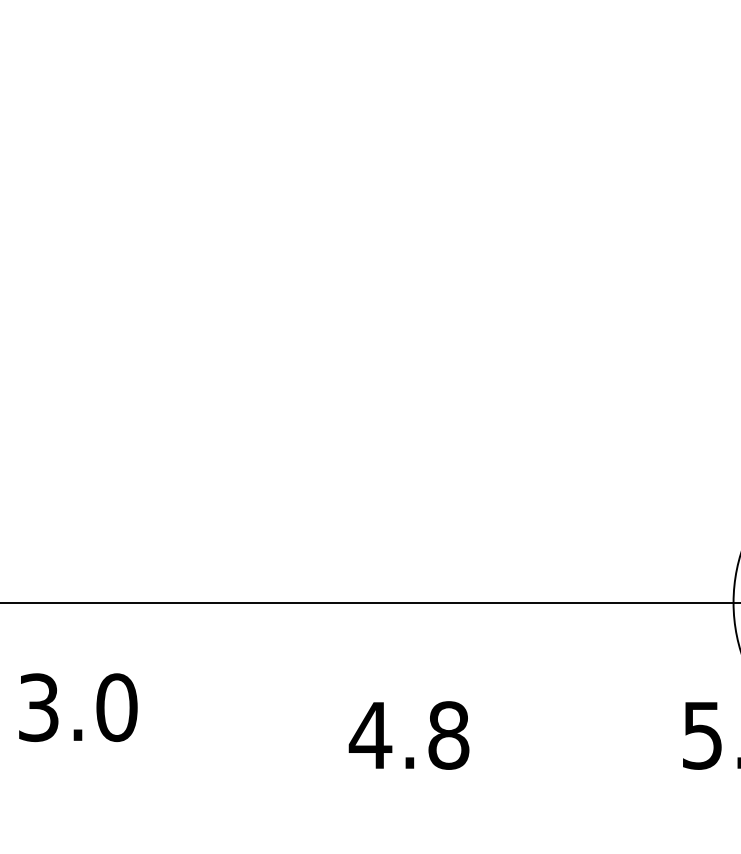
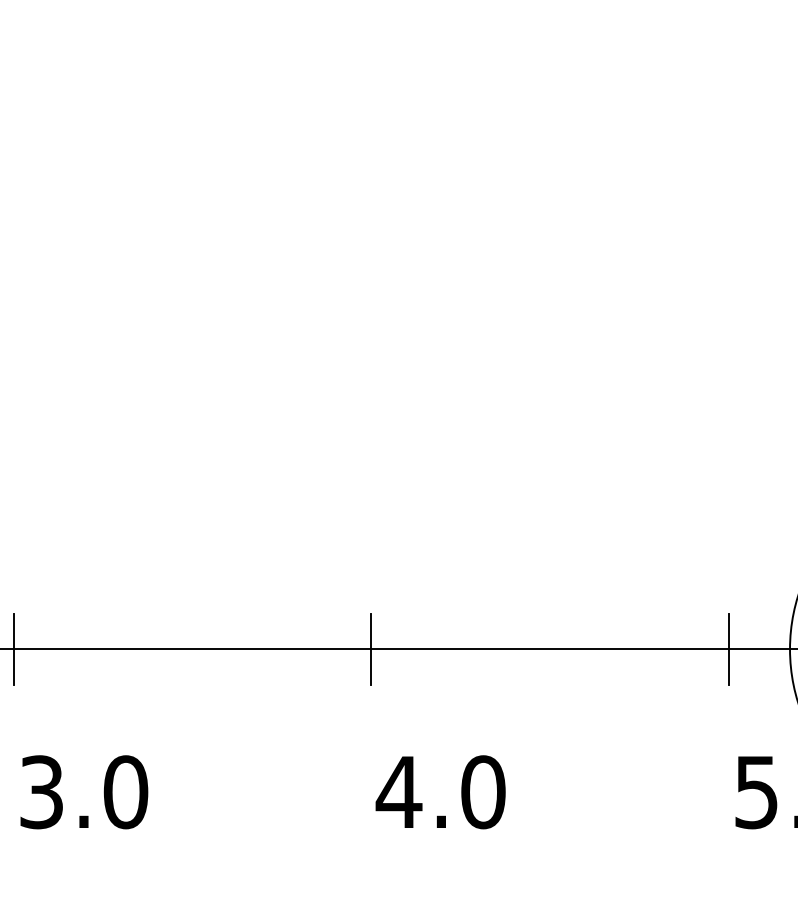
line: (12, 602) -> (13, 649), added
line: (344, 602) -> (371, 649), added
line: (676, 602) -> (728, 649), added
text: (78, 707) -> (84, 792), moved
text: (448, 735) -> (483, 792), 4.8 -> 4.0

